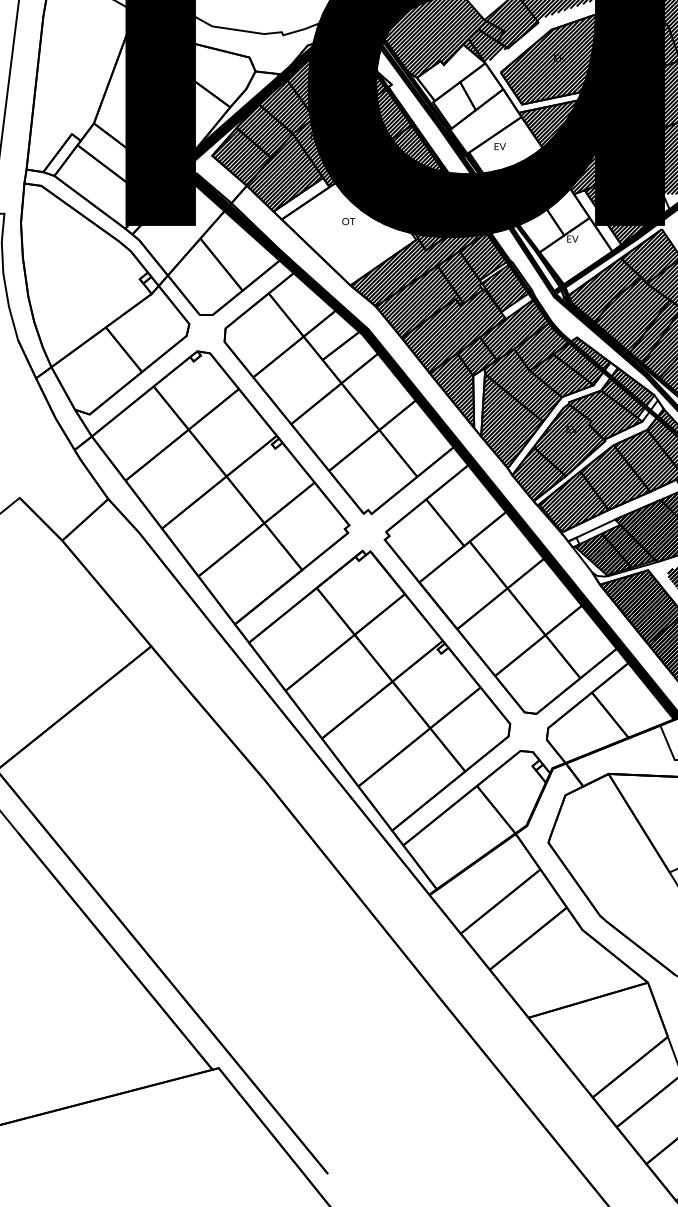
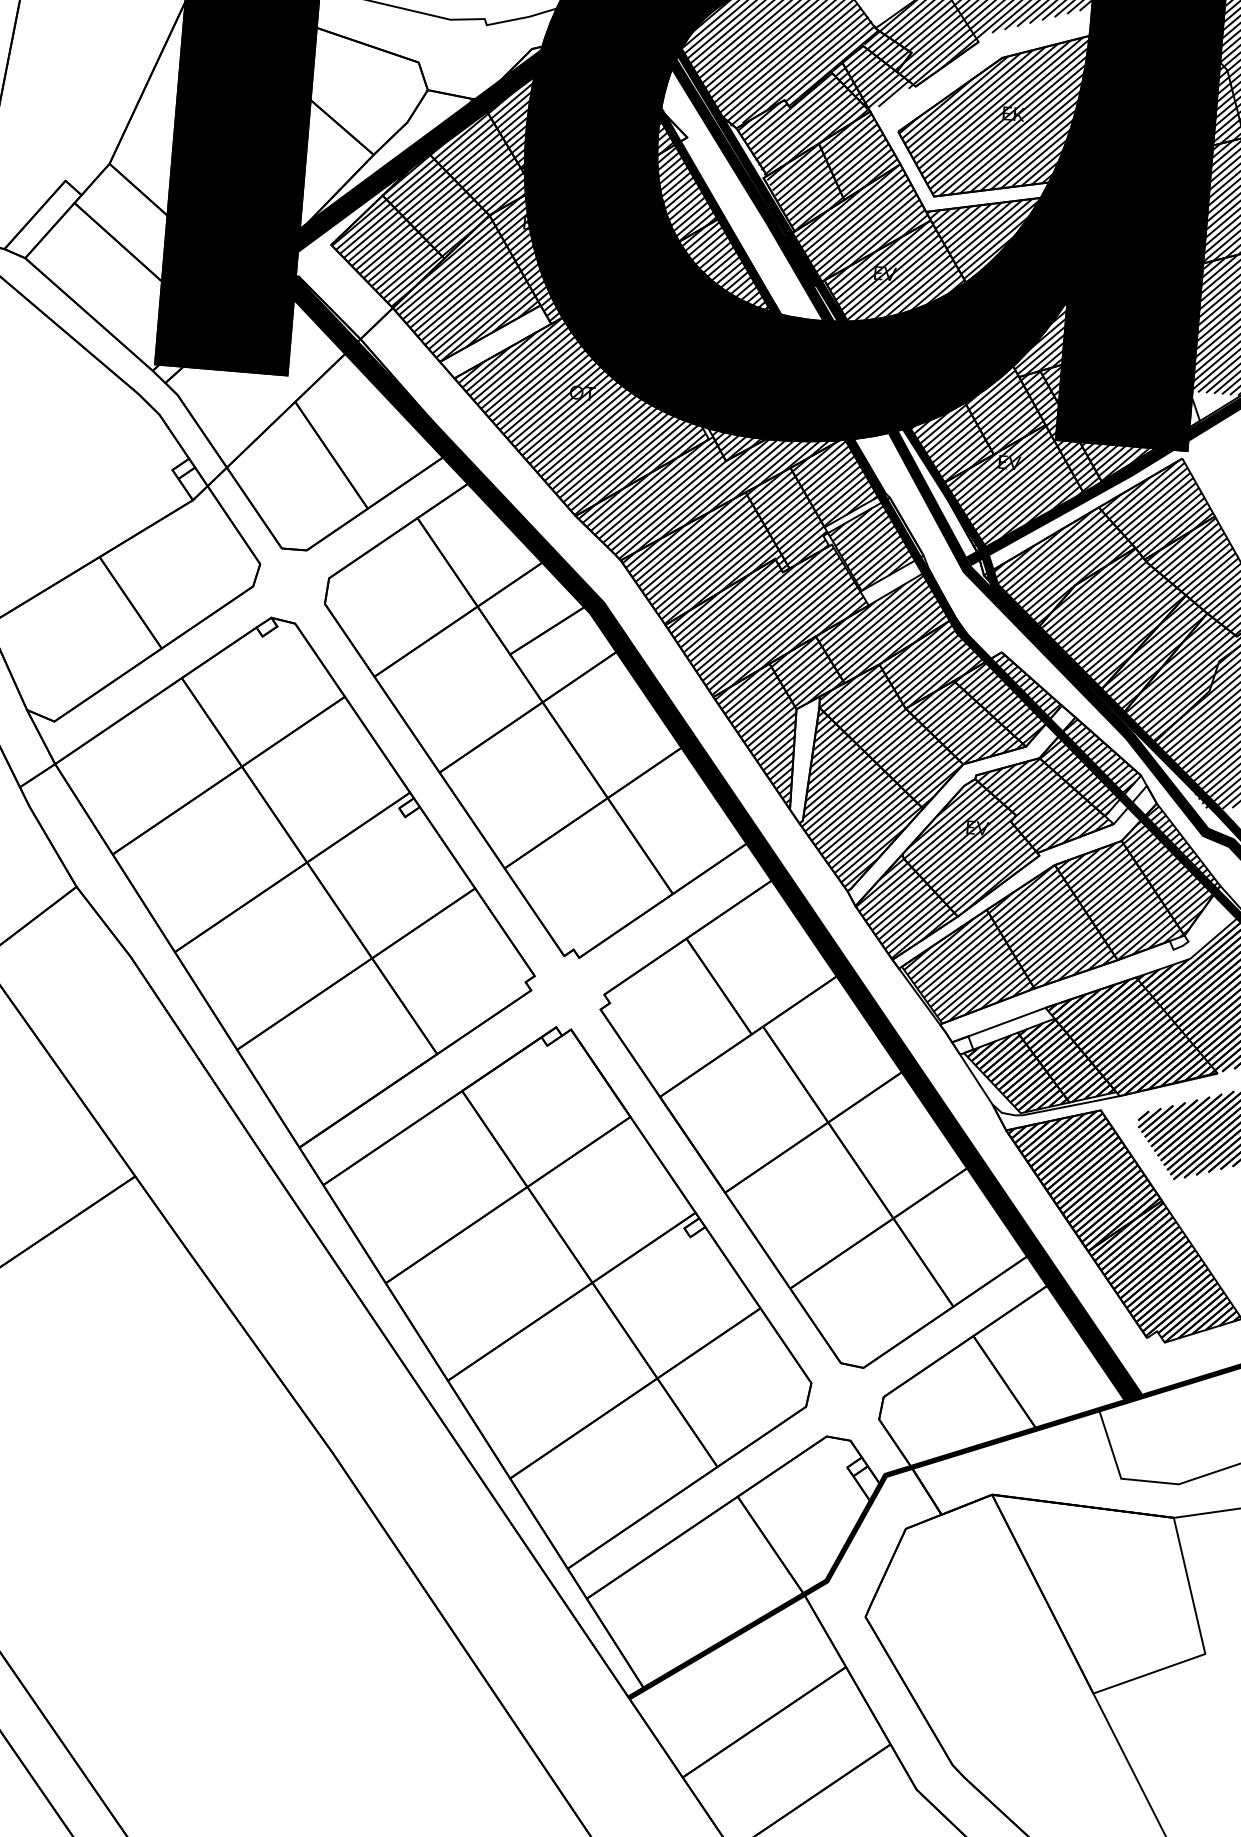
hatch: (518, 165) -> (917, 312), added
hatch: (348, 224) -> (581, 398), added

